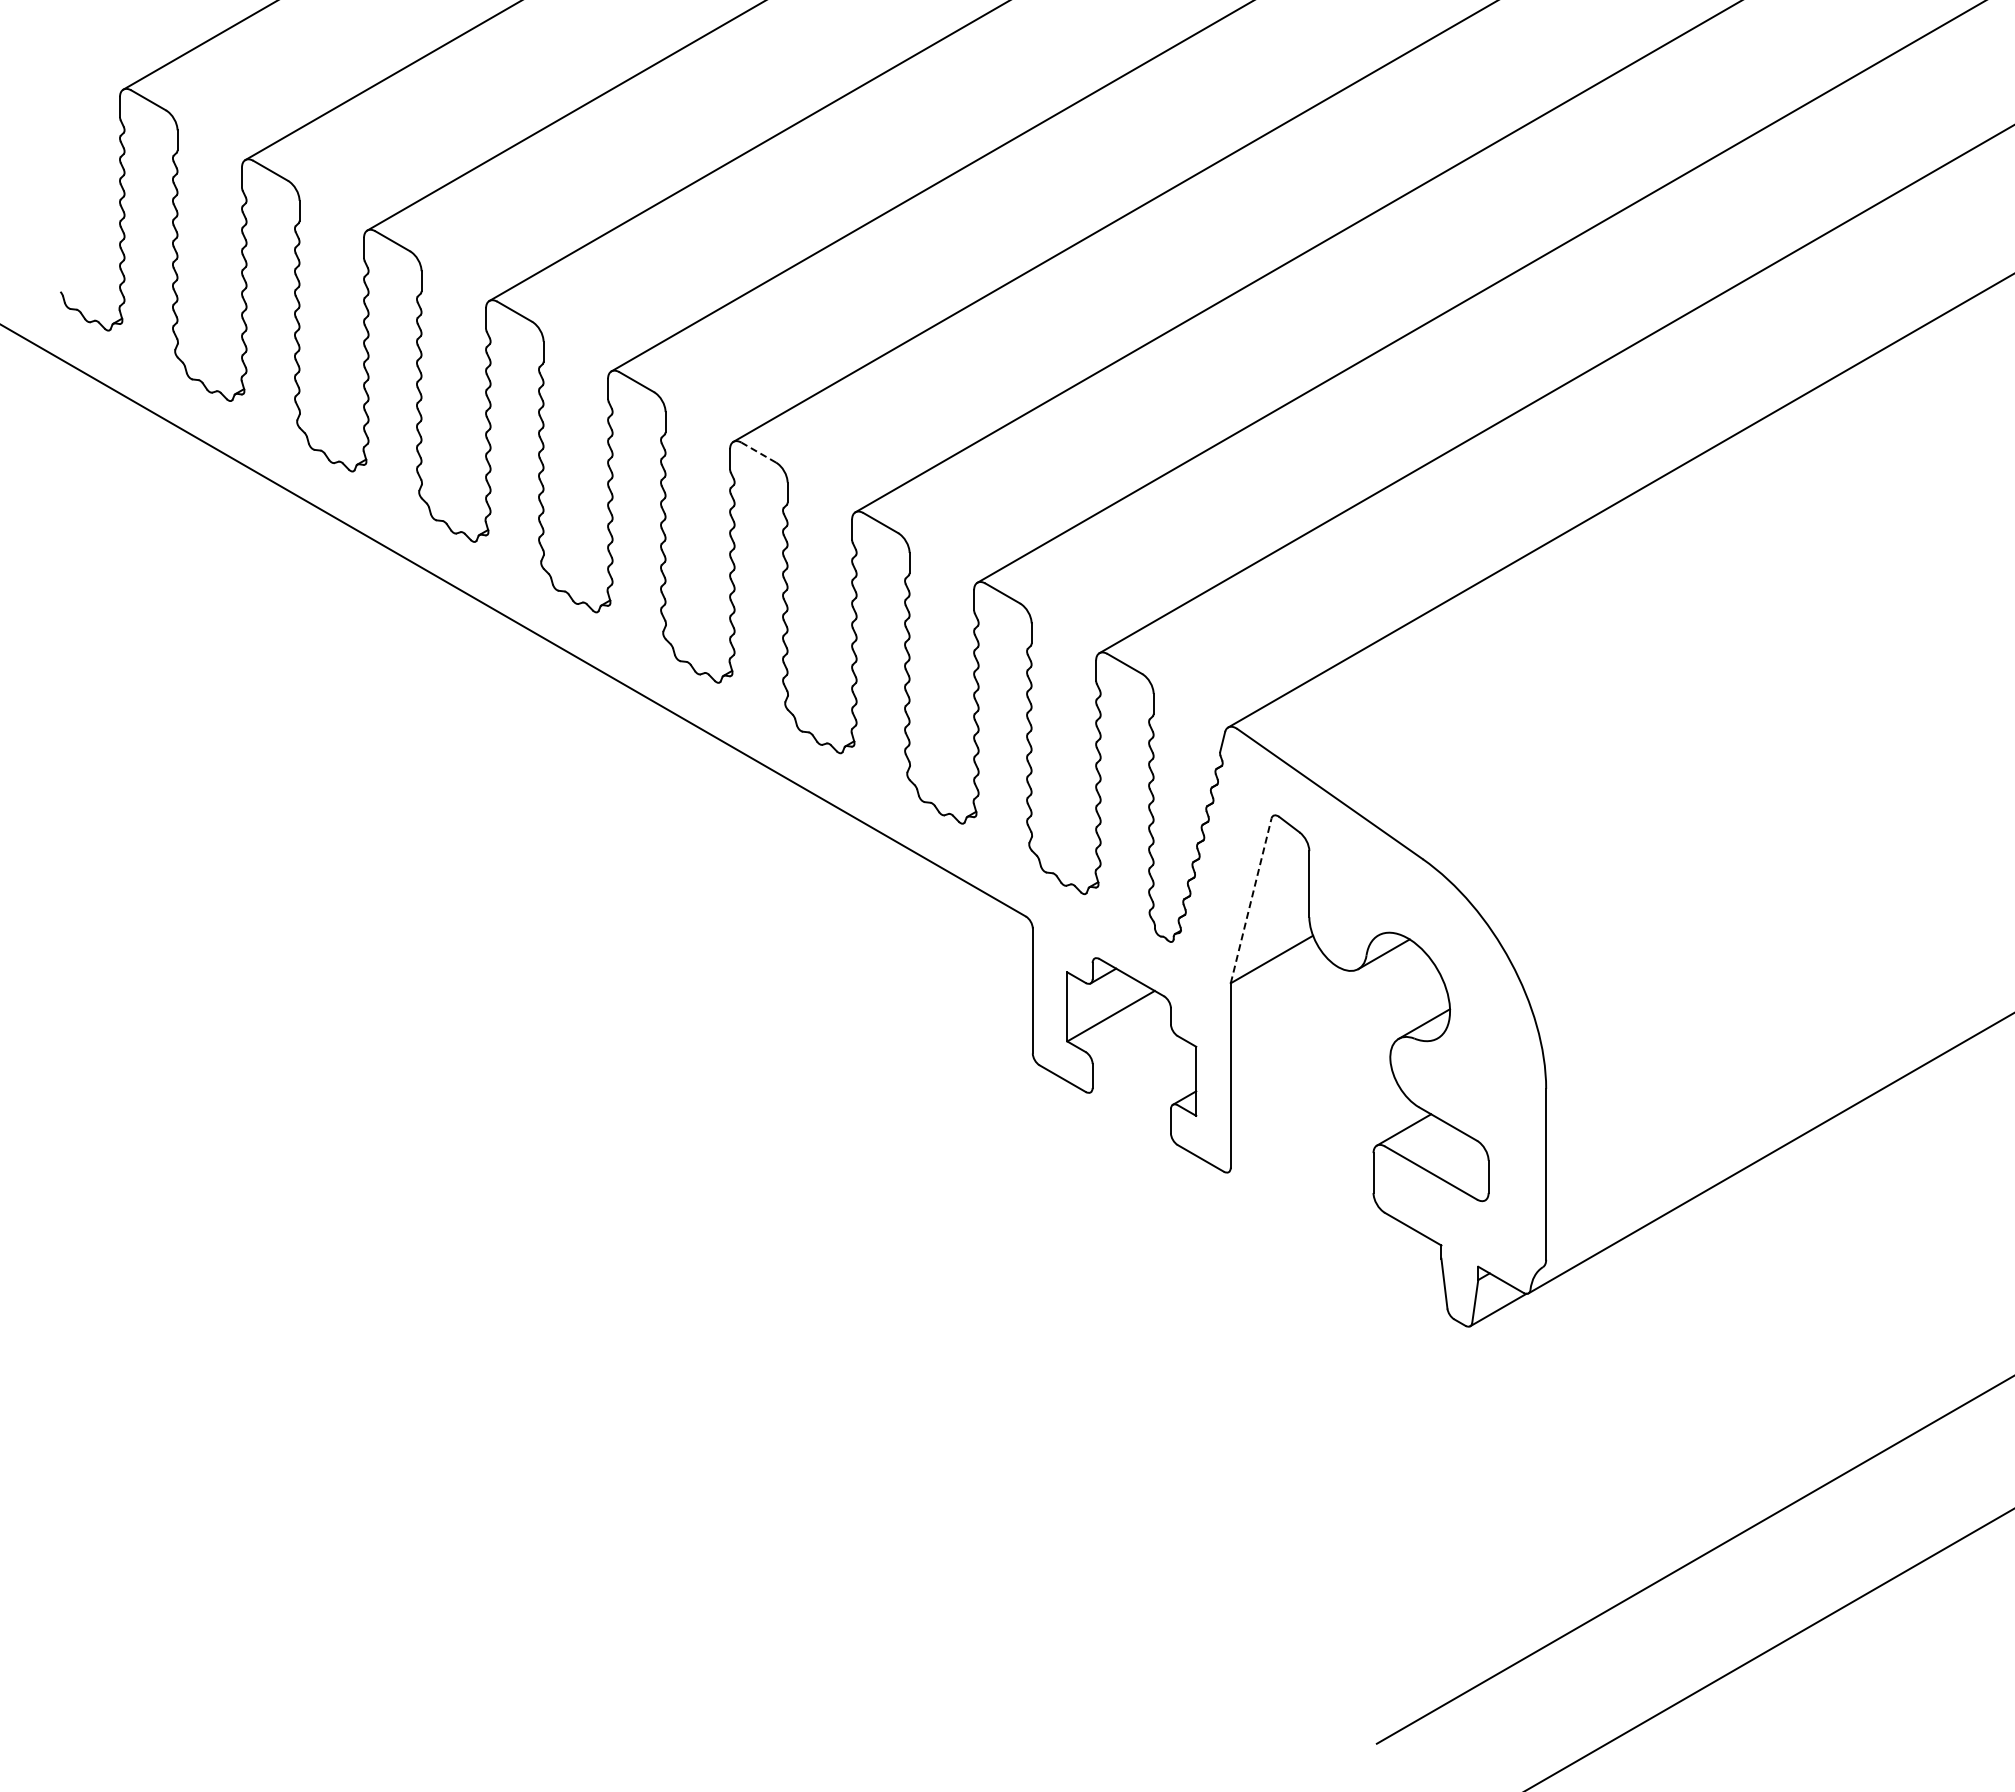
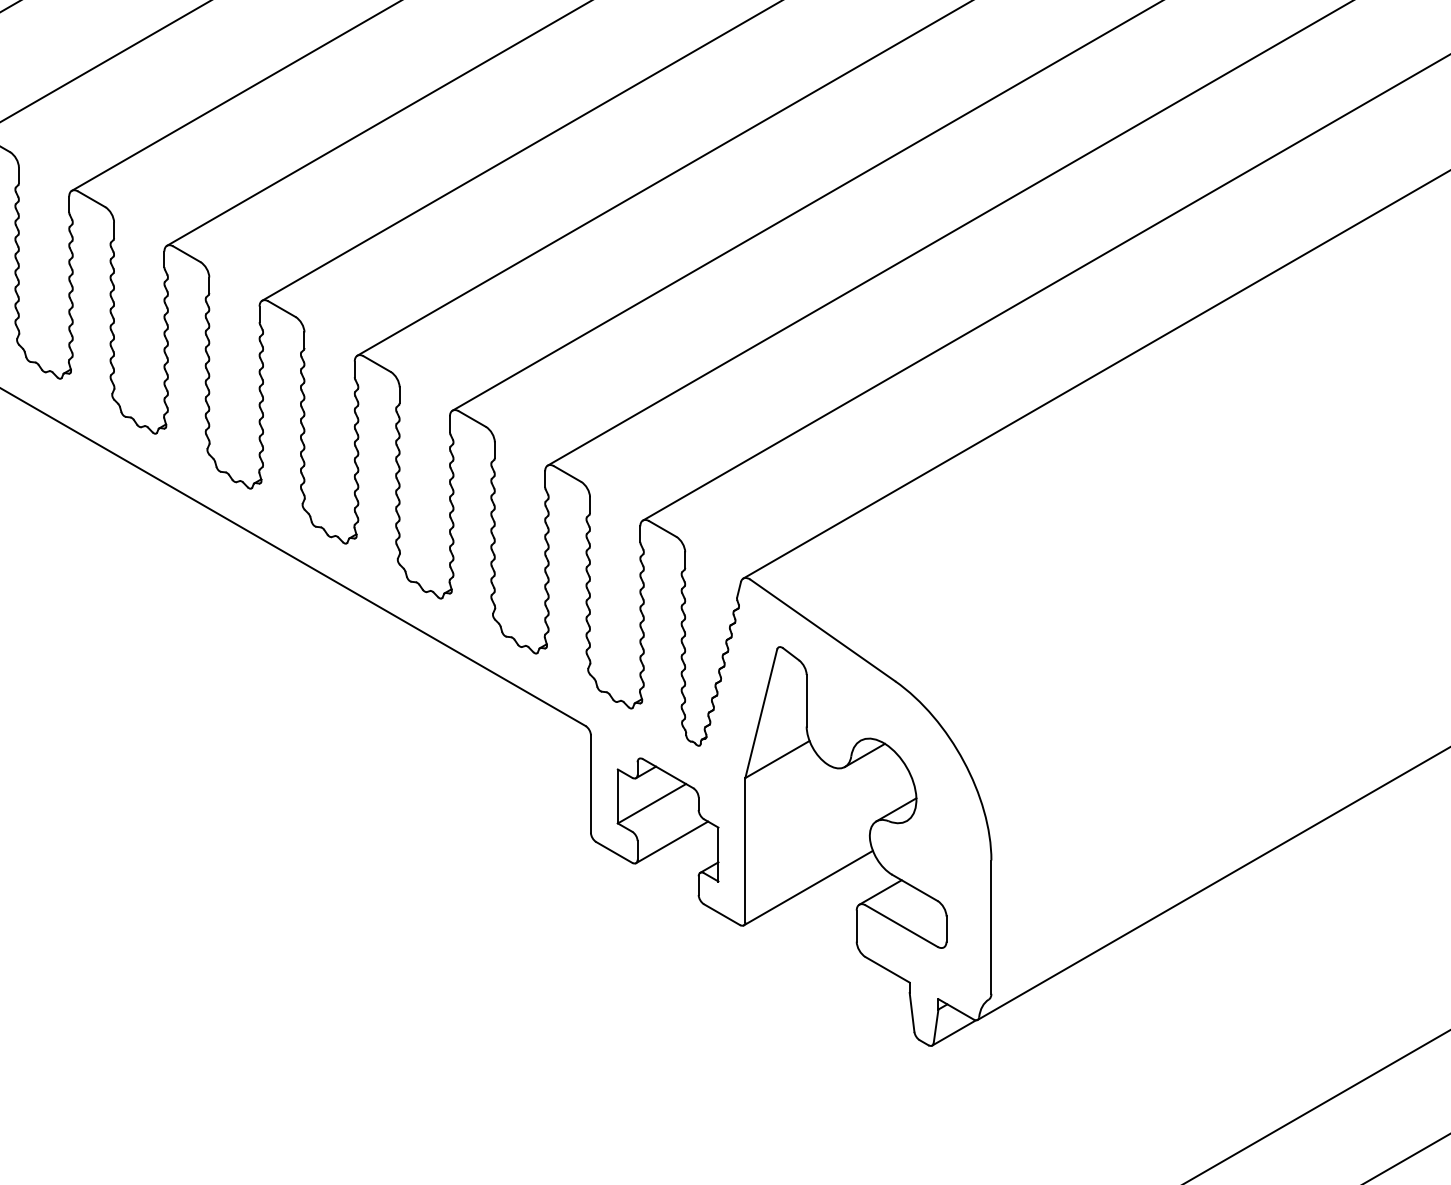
line: (758, 452) -> (376, 363), dashed -> solid
line: (1251, 900) -> (761, 713), dashed -> solid
line: (1136, 1065) -> (671, 842), added
line: (1311, 1124) -> (808, 888), added

